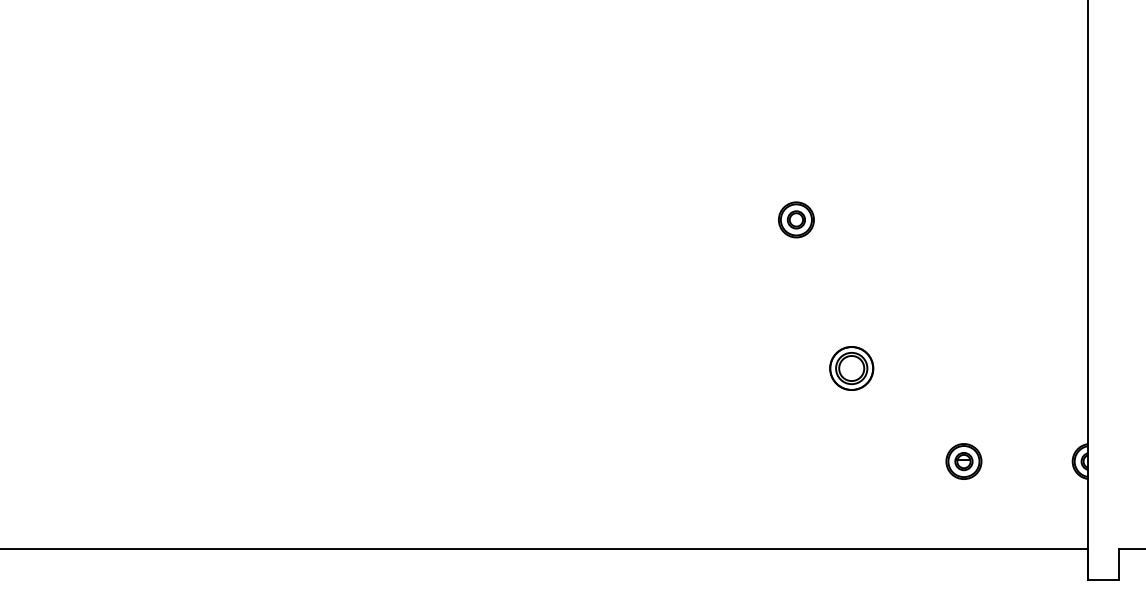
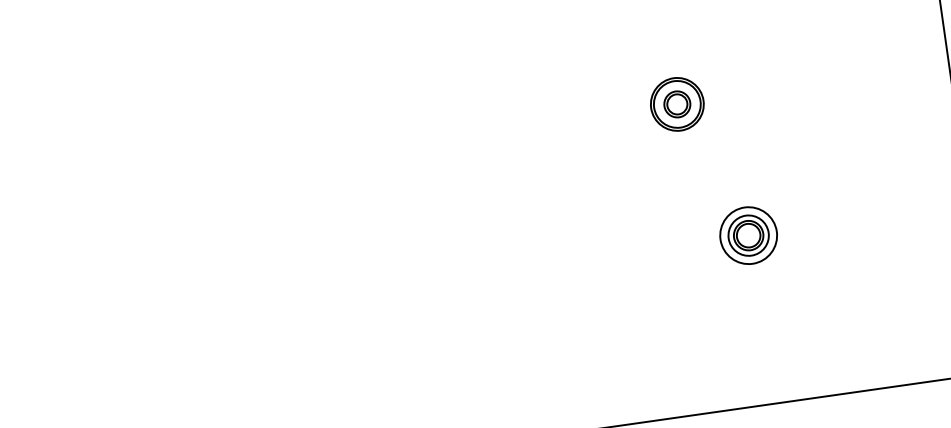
part: (796, 219) -> (677, 104), size x1.6
circle: (851, 368) -> (748, 235), size x1.4
part: (963, 461) -> (865, 307), removed

